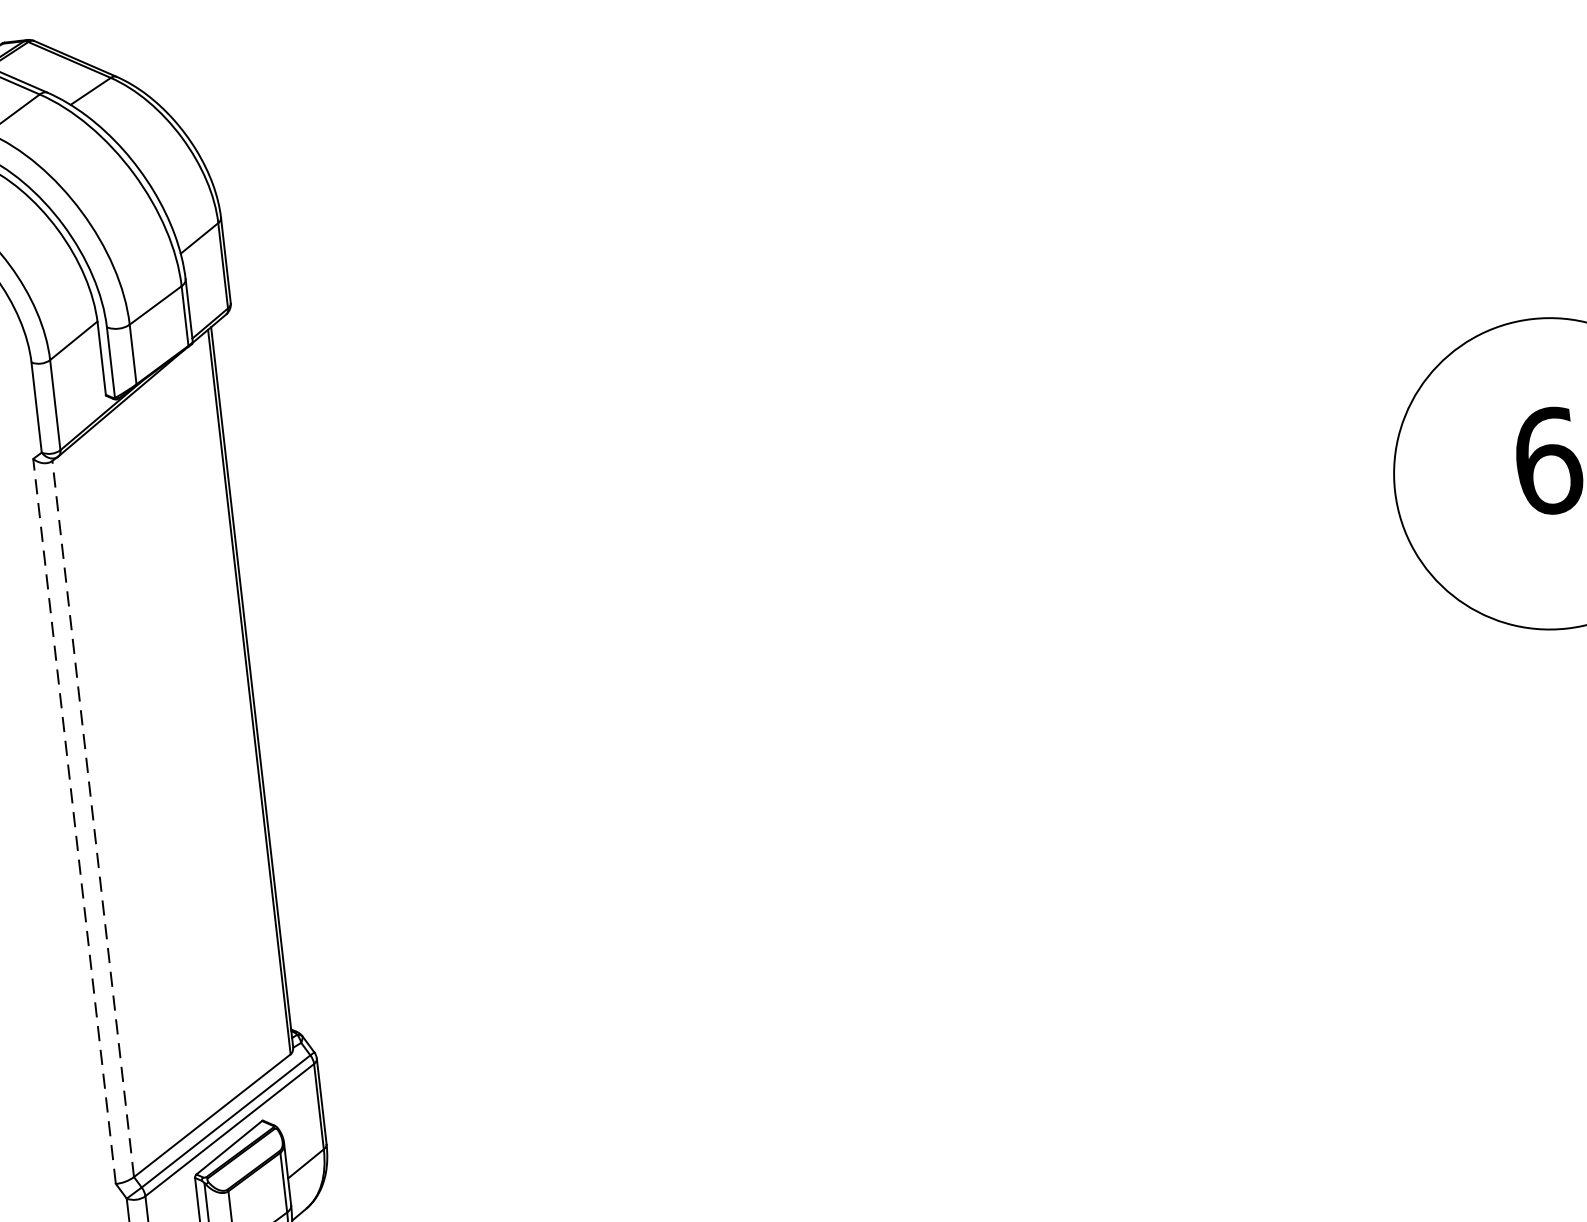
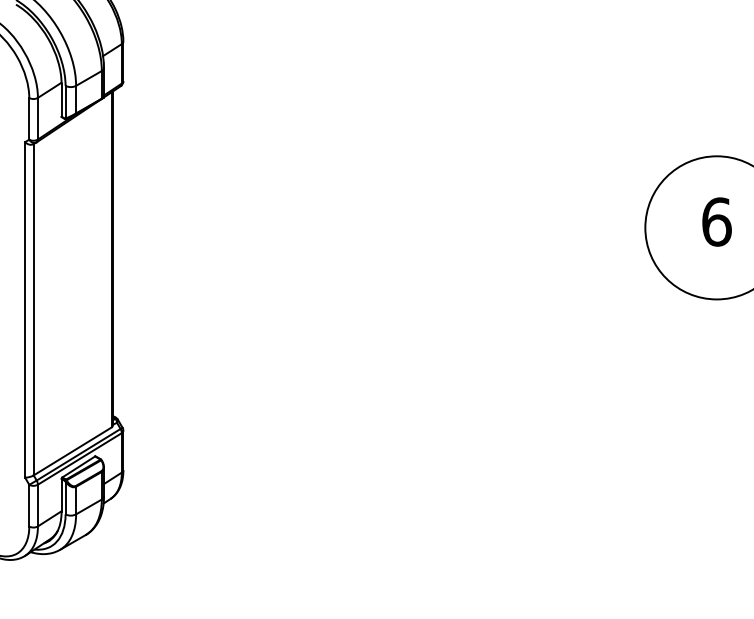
line: (92, 818) -> (33, 309), dashed -> solid
line: (75, 820) -> (25, 309), dashed -> solid

